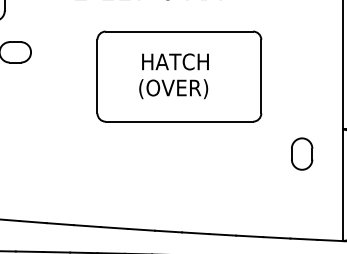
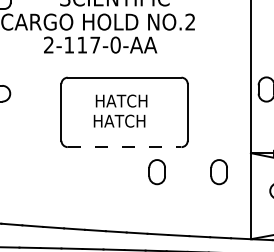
text: (172, 88) -> (119, 121), (OVER) -> HATCH
line: (179, 122) -> (124, 147), solid -> dashed
part: (220, 154) -> (156, 172), added

